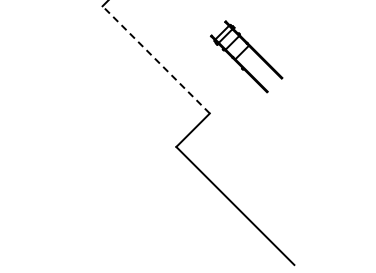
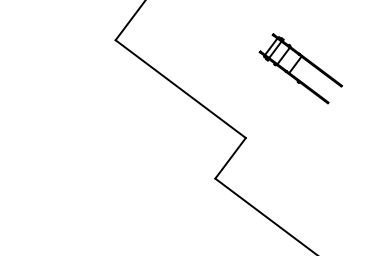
part: (246, 56) -> (300, 68), moved
line: (156, 59) -> (180, 88), dashed -> solid

